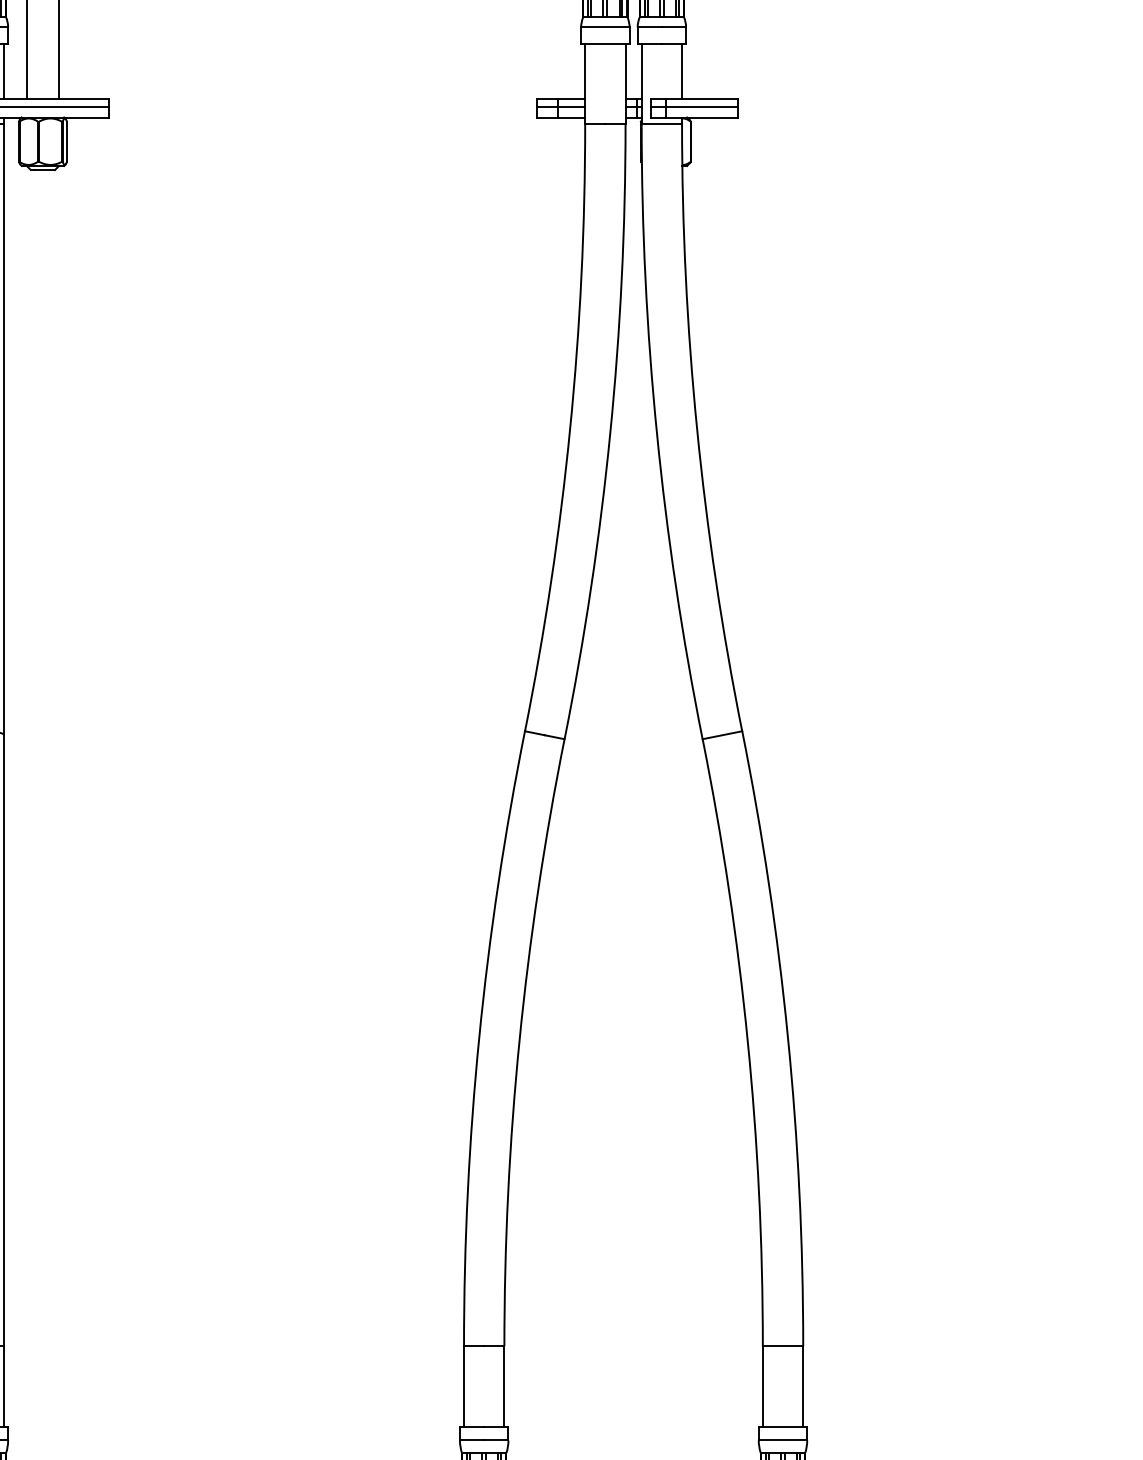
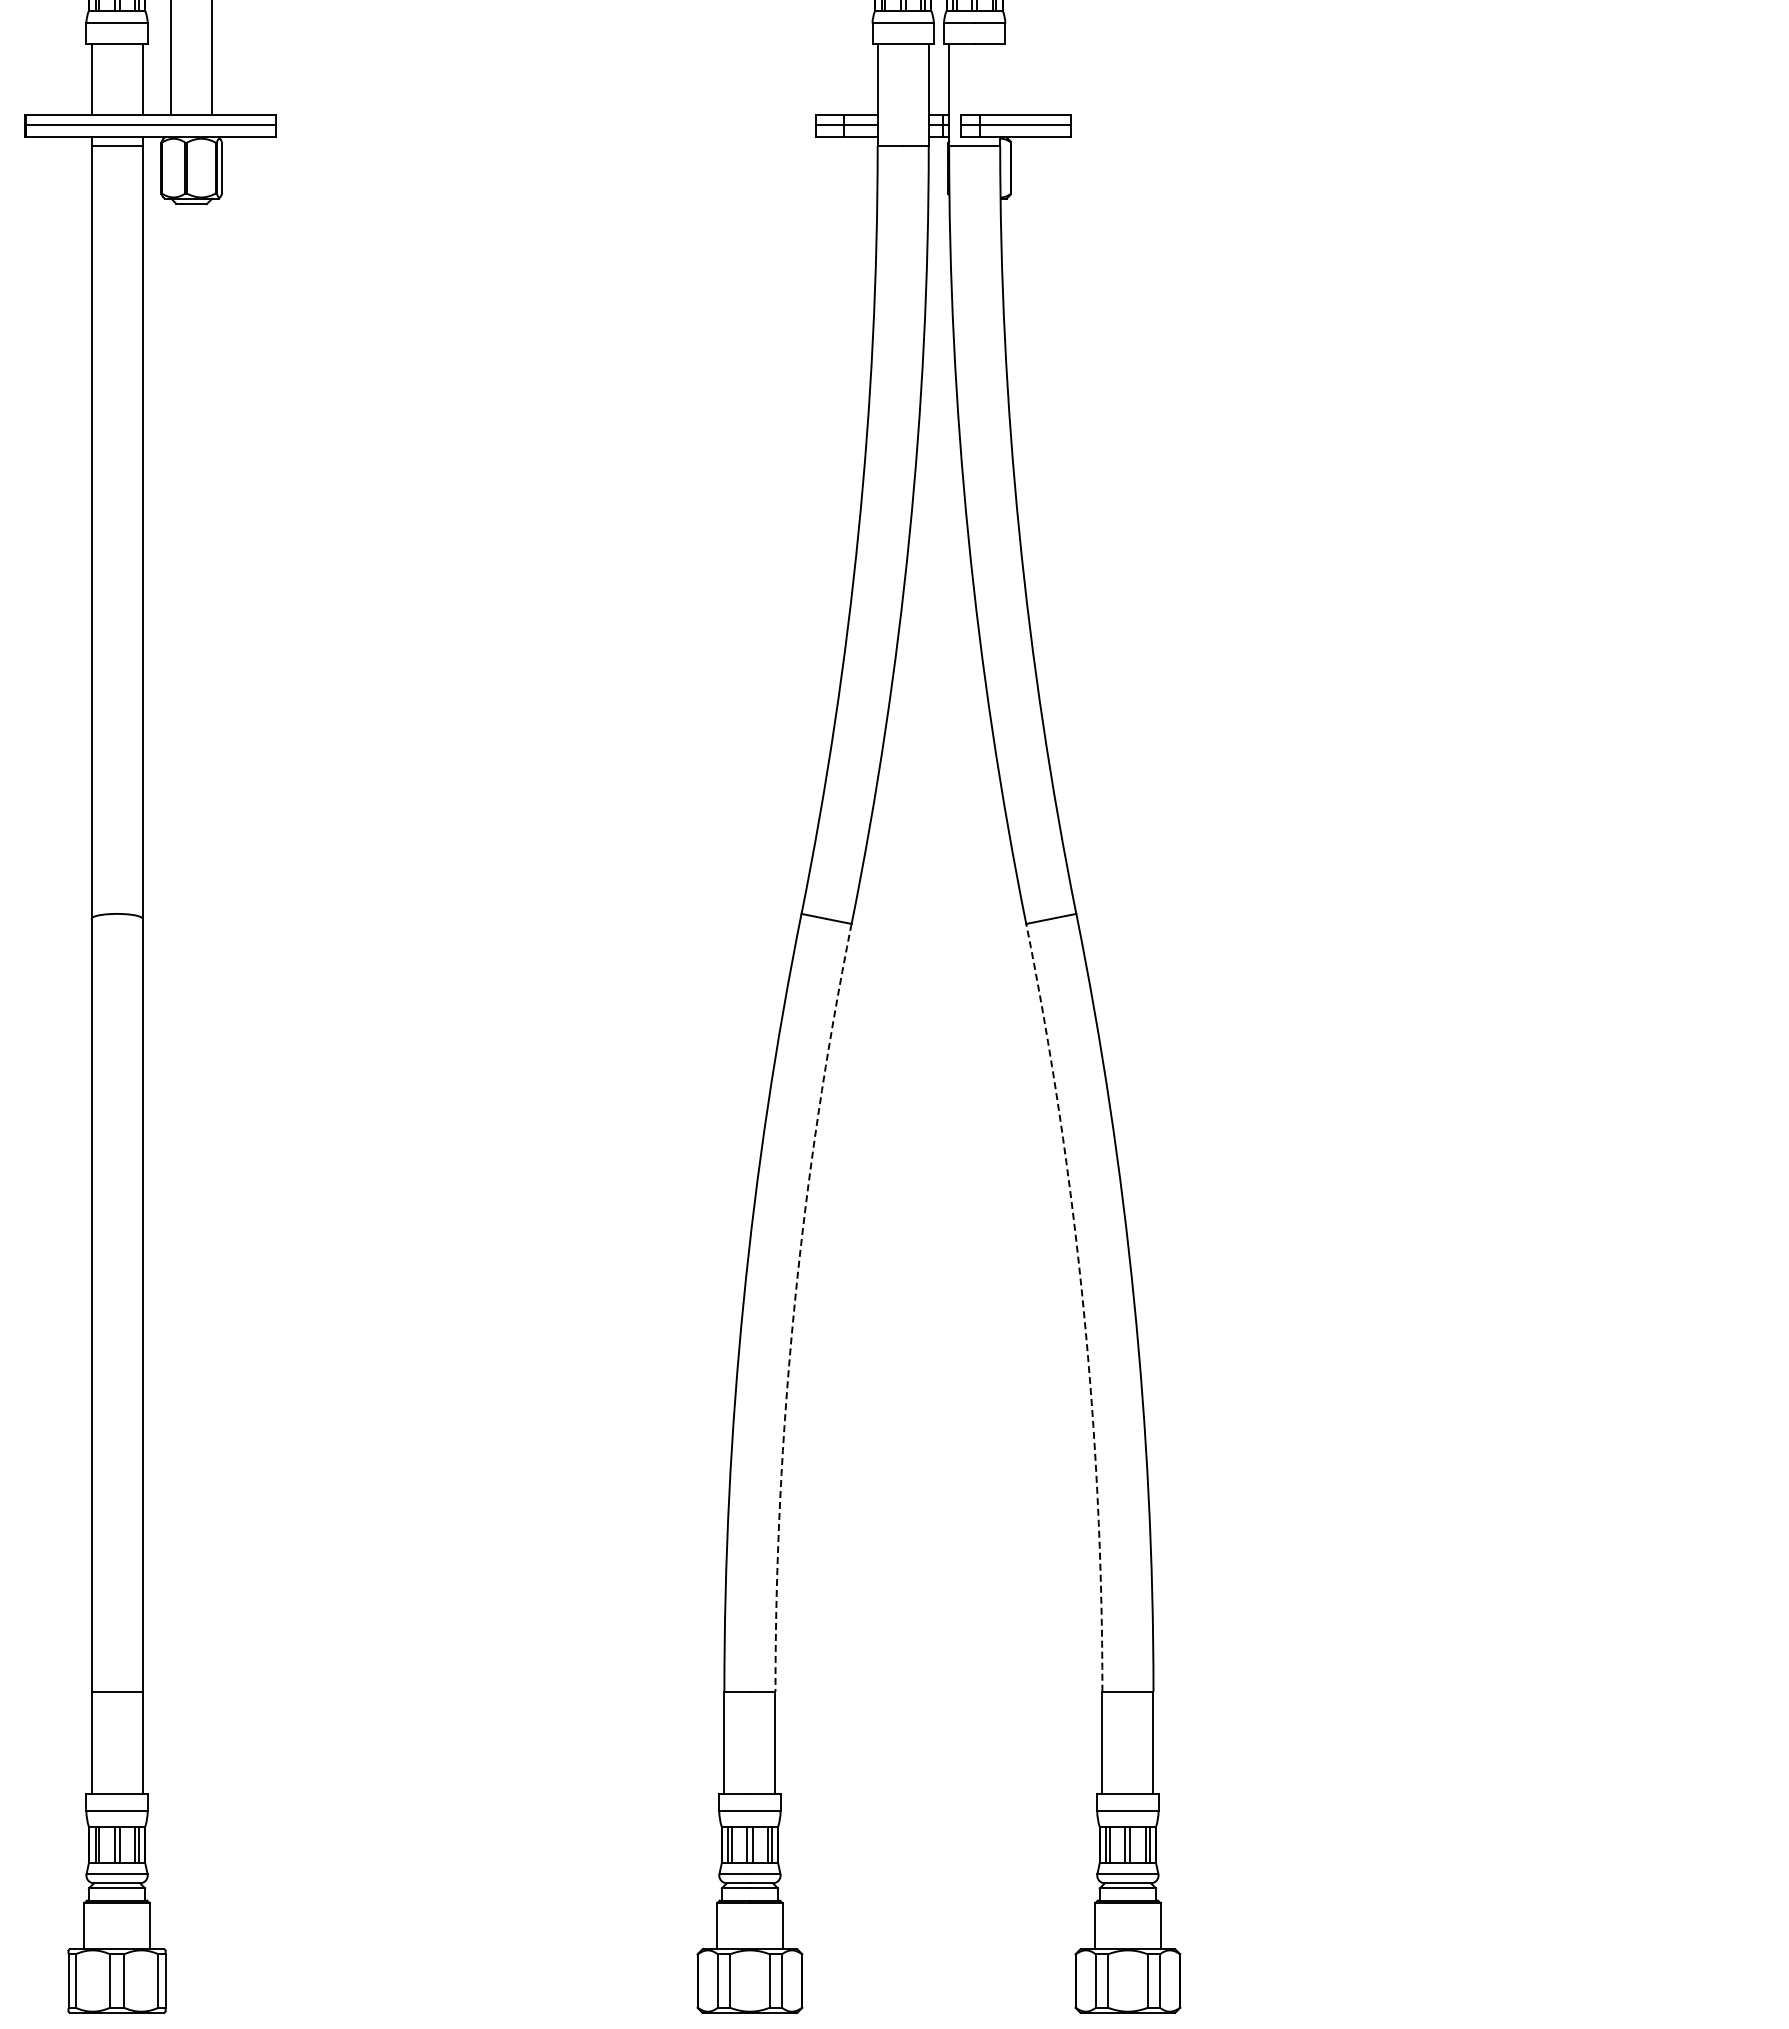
line: (682, 71) -> (1000, 79), removed
arc: (519, 1040) -> (794, 1305), solid -> dashed
arc: (747, 1040) -> (1083, 1305), solid -> dashed

